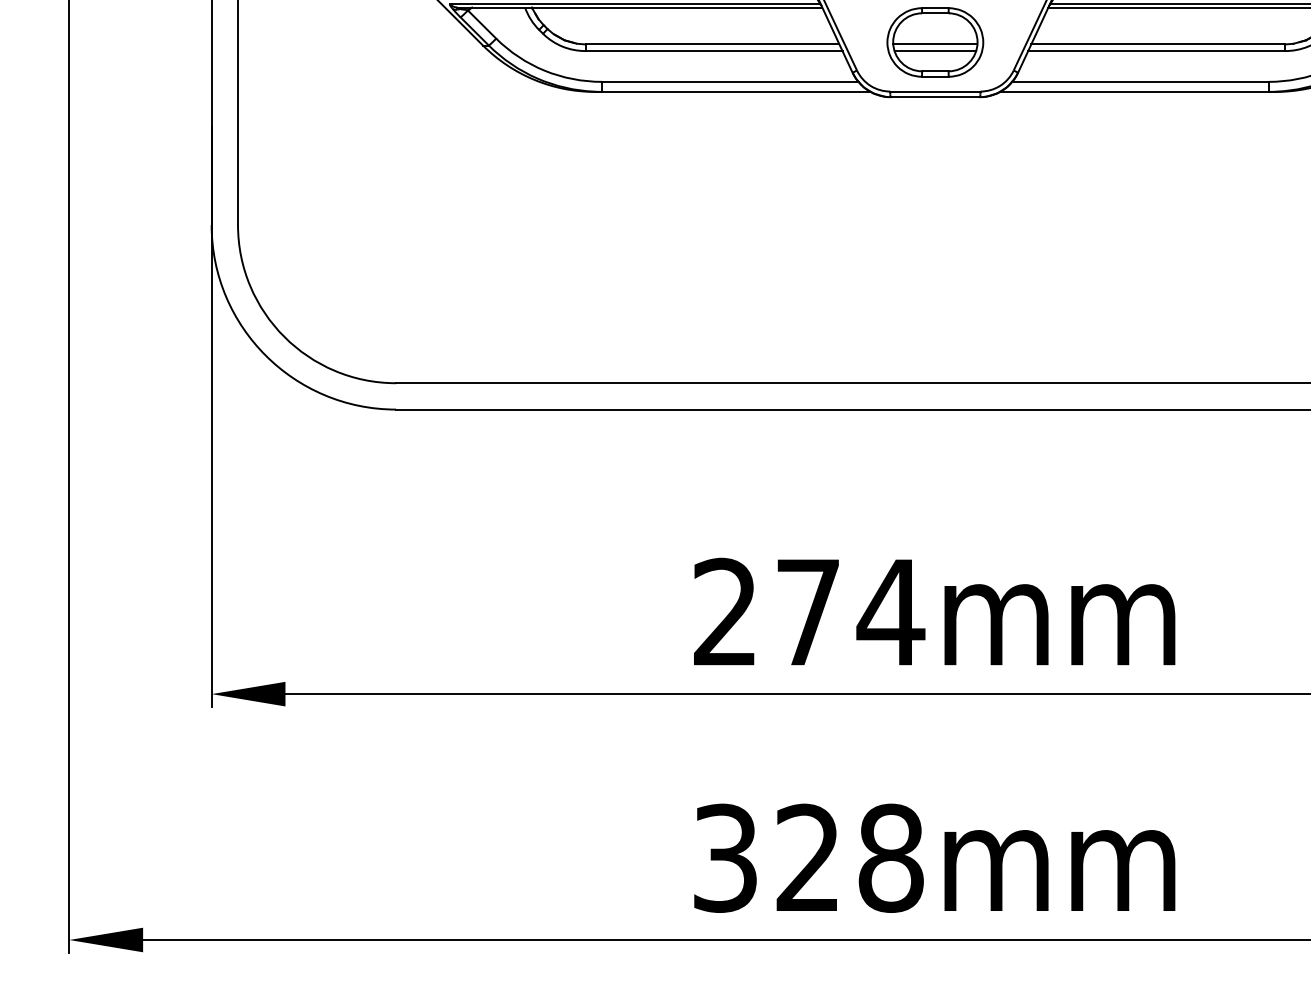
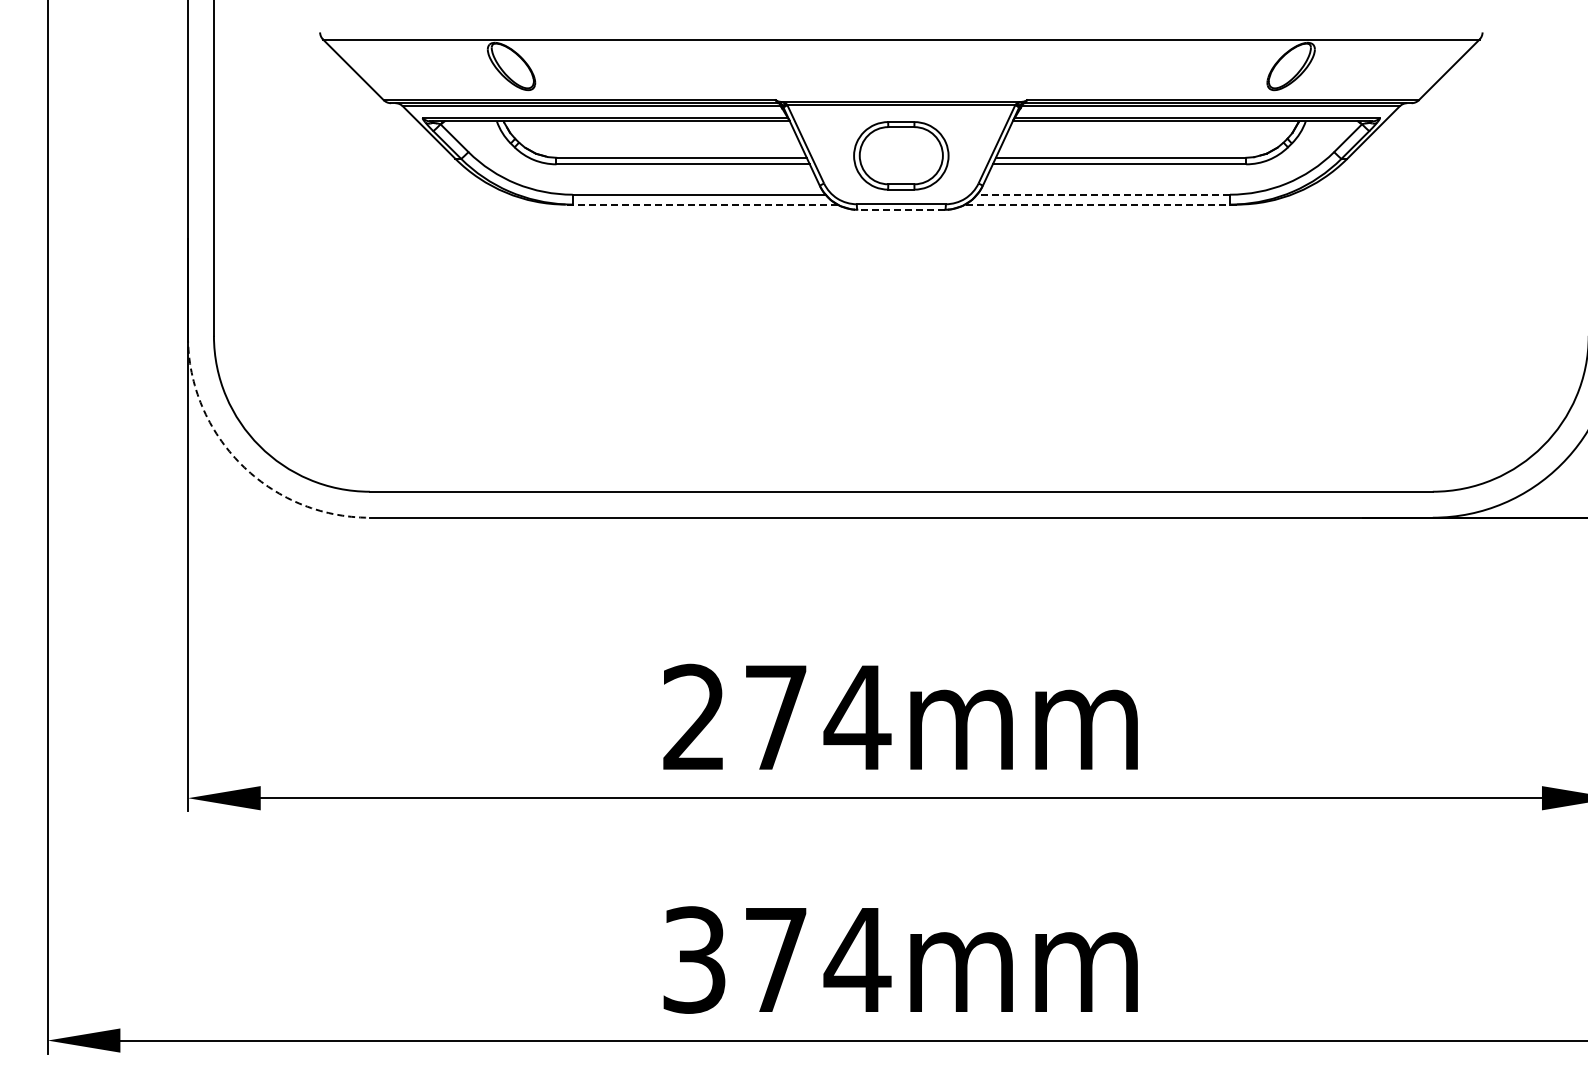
line: (935, 44) -> (901, 157), removed
line: (935, 51) -> (901, 164), removed
line: (1140, 81) -> (1103, 194), solid -> dashed
line: (732, 91) -> (701, 204), solid -> dashed
line: (1137, 91) -> (1100, 204), solid -> dashed
line: (935, 96) -> (901, 209), solid -> dashed
arc: (265, 355) -> (241, 464), solid -> dashed
text: (851, 857) -> (818, 959), 328mm -> 374mm

